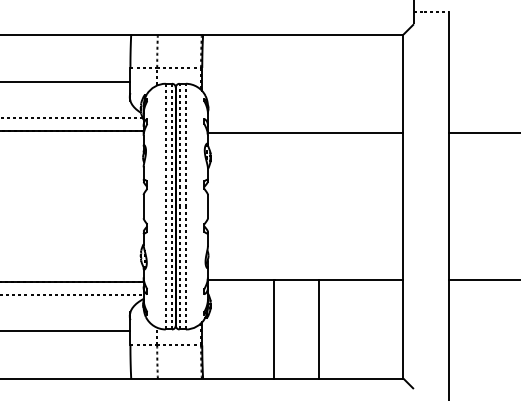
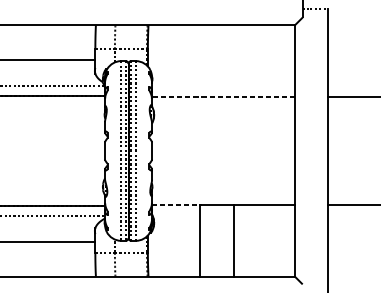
line: (305, 132) -> (223, 96), solid -> dashed
line: (241, 280) -> (176, 205), solid -> dashed

